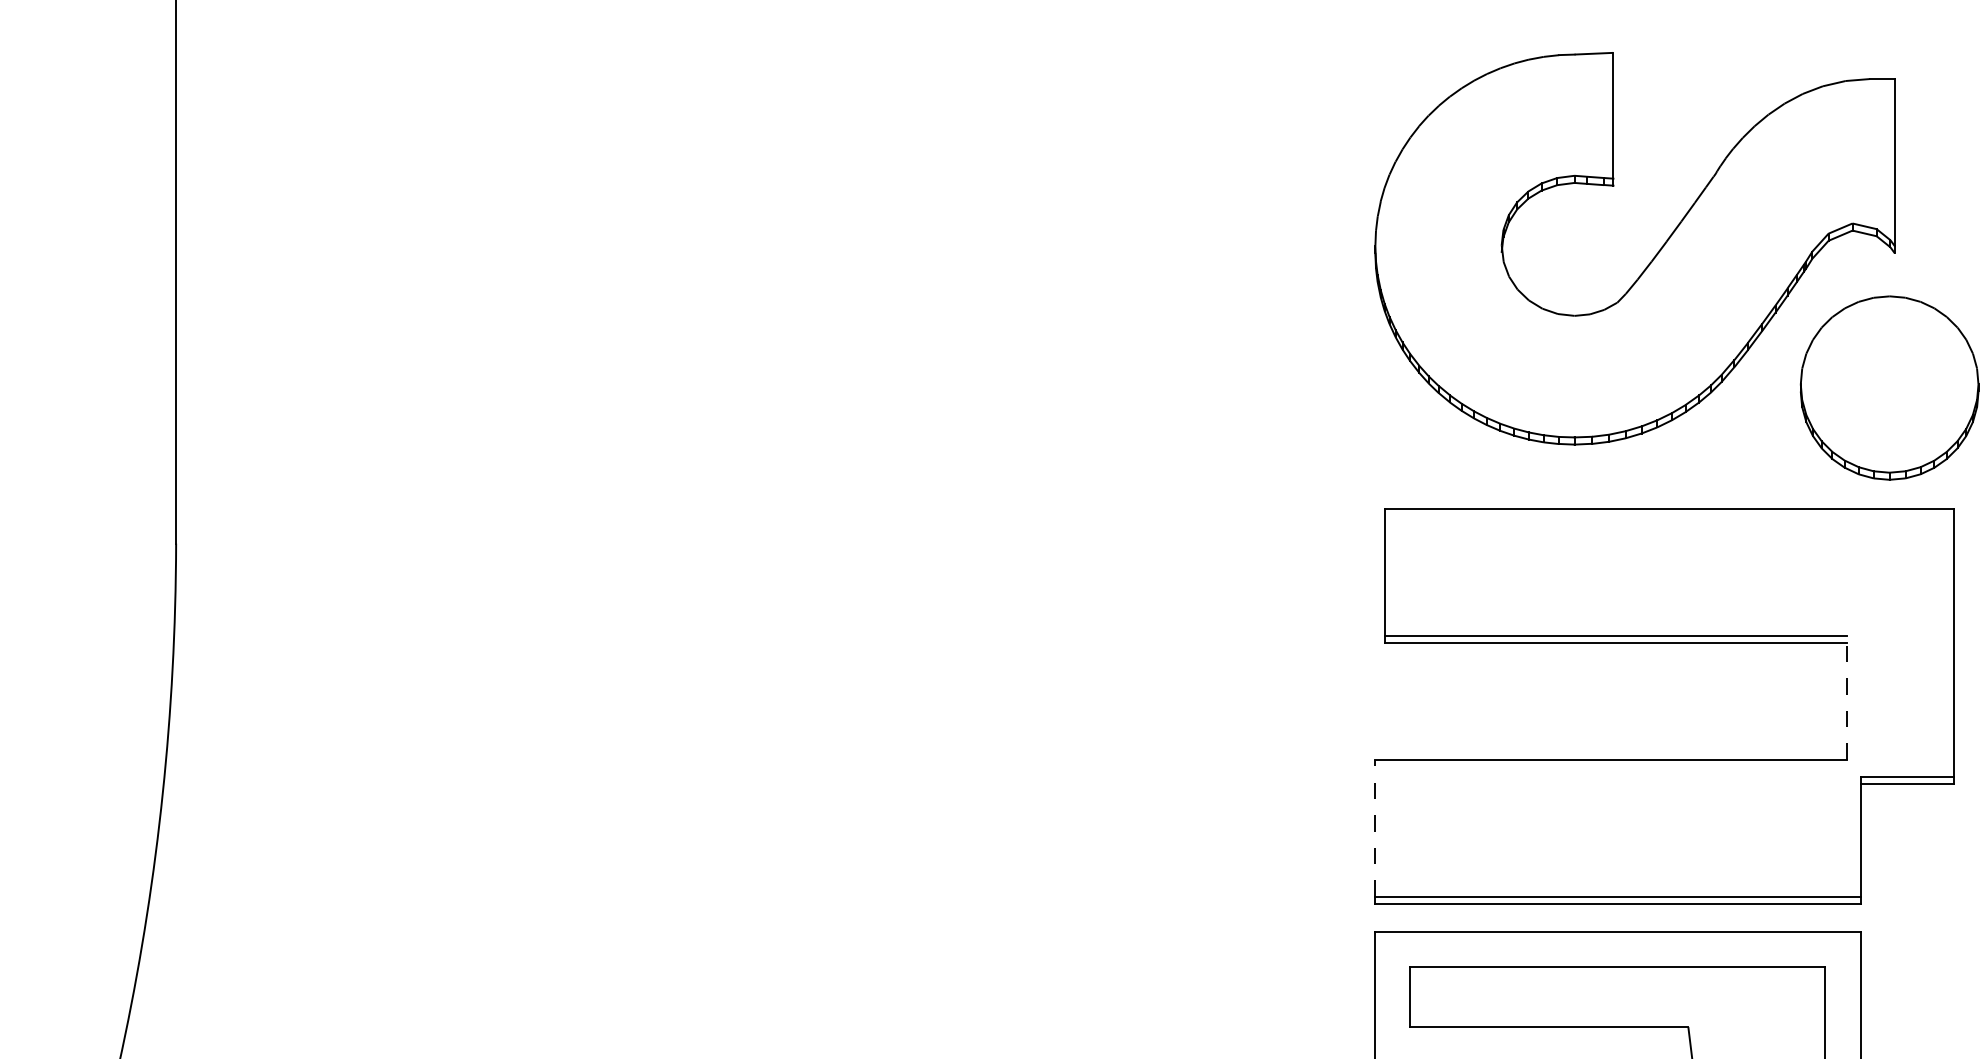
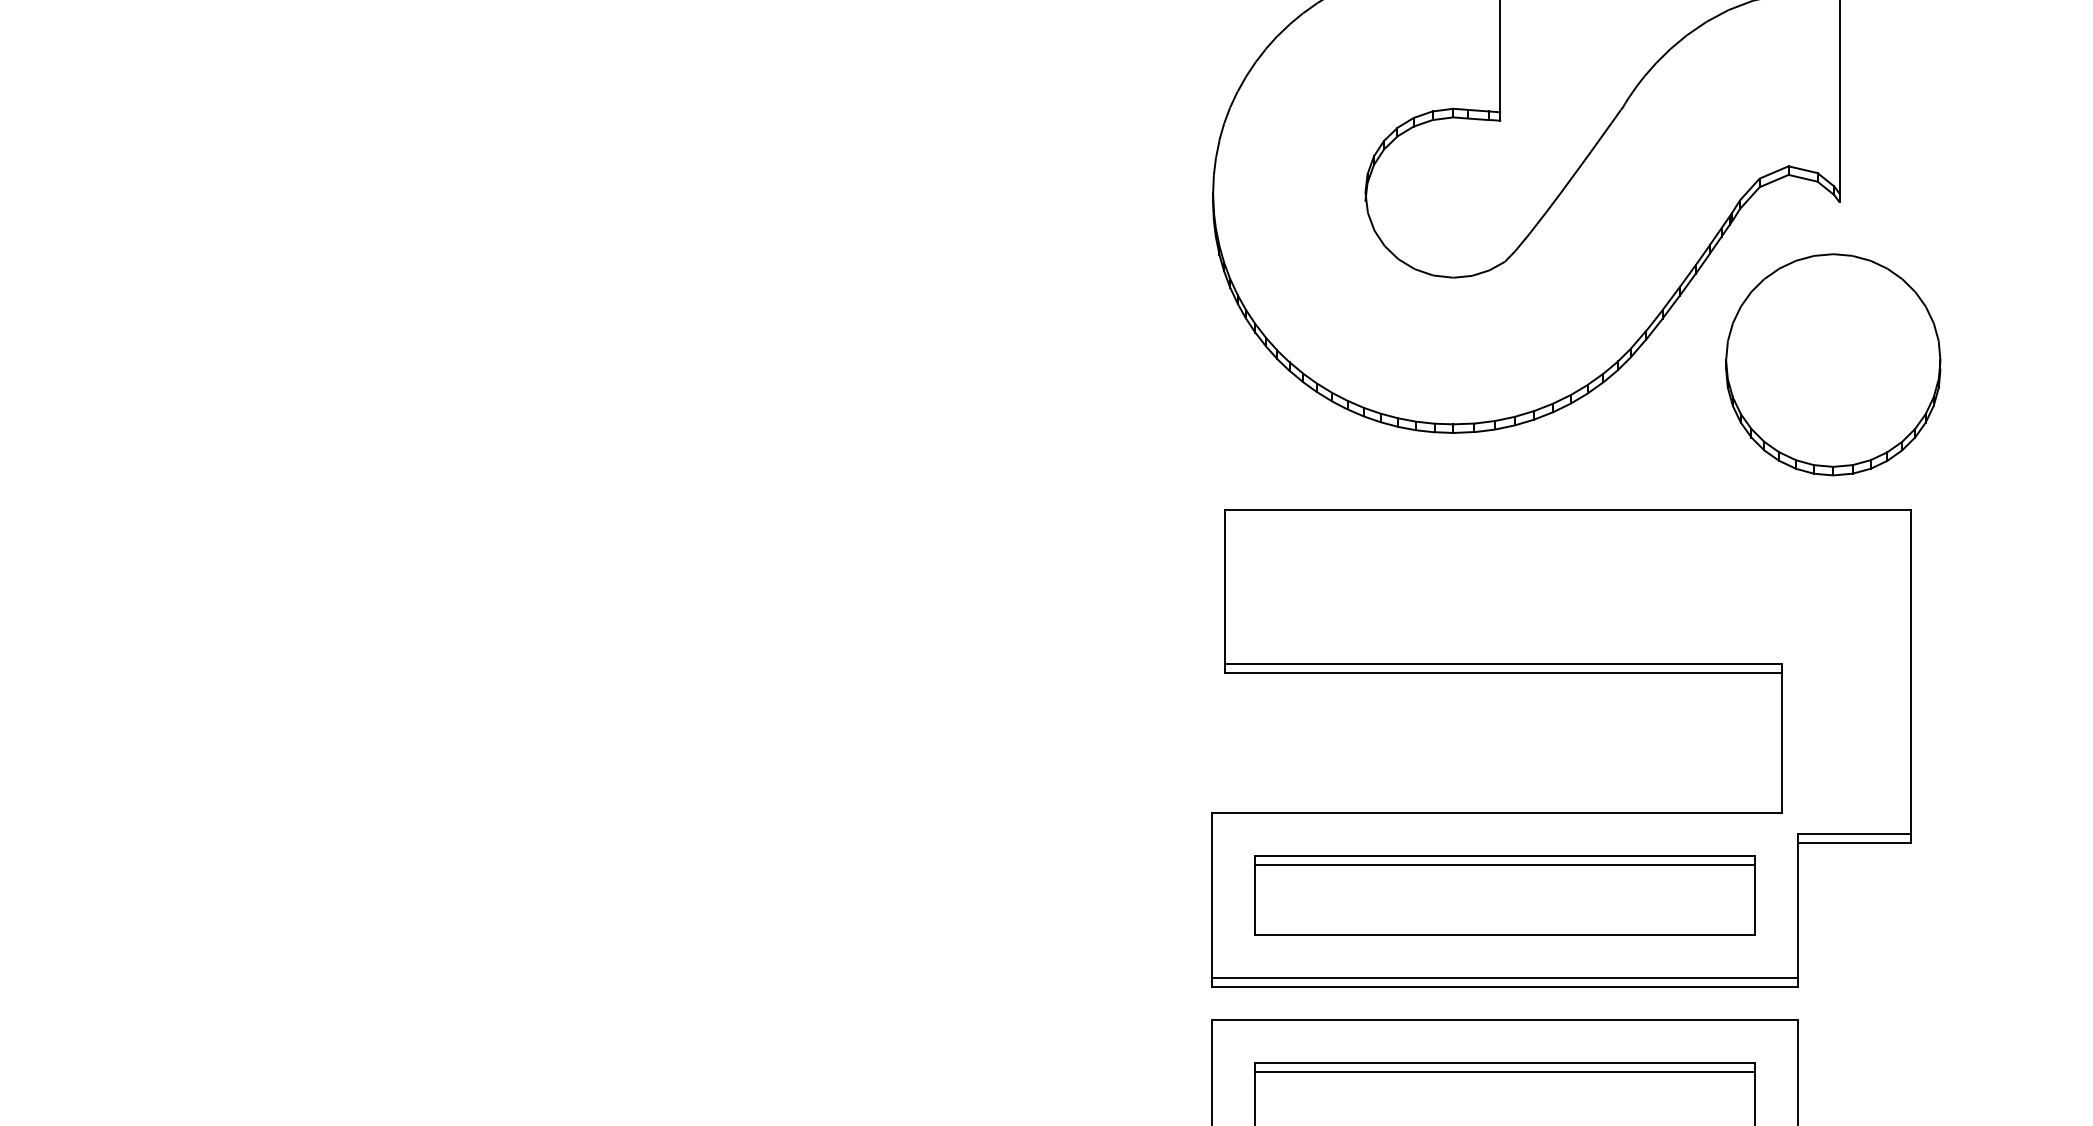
line: (1846, 697) -> (1781, 737), dashed -> solid
line: (1374, 827) -> (1212, 894), dashed -> solid
part: (1617, 827) -> (1505, 894), added
line: (1617, 974) -> (1505, 1072), added

